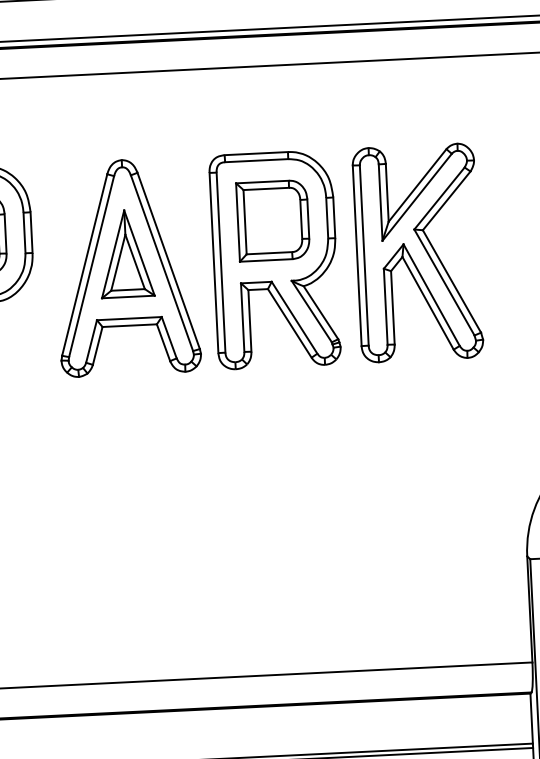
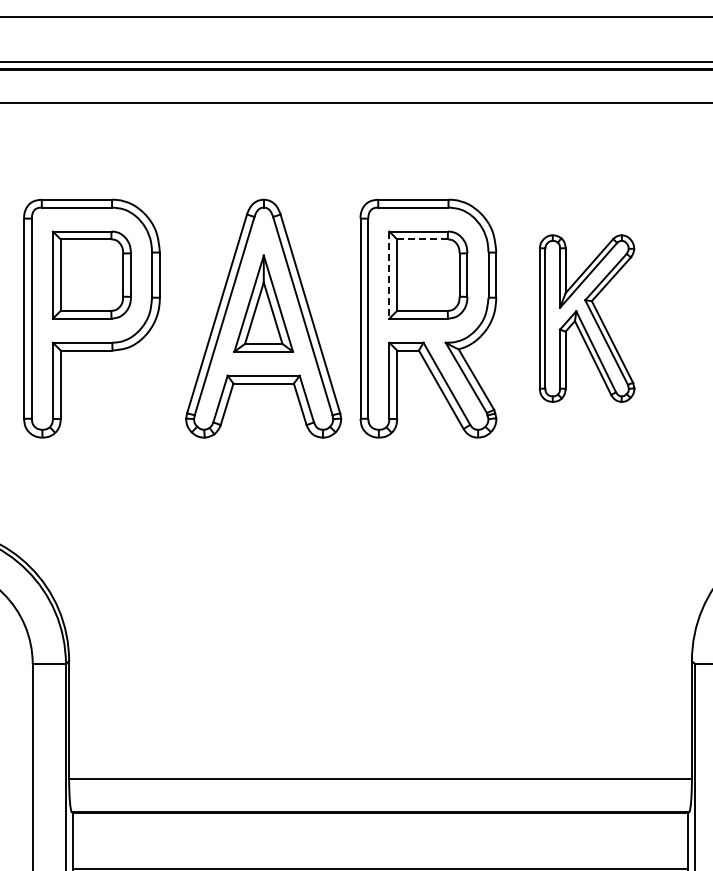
line: (266, 189) -> (422, 239), solid -> dashed
line: (238, 222) -> (389, 275), solid -> dashed
part: (417, 252) -> (586, 318), size x0.7

